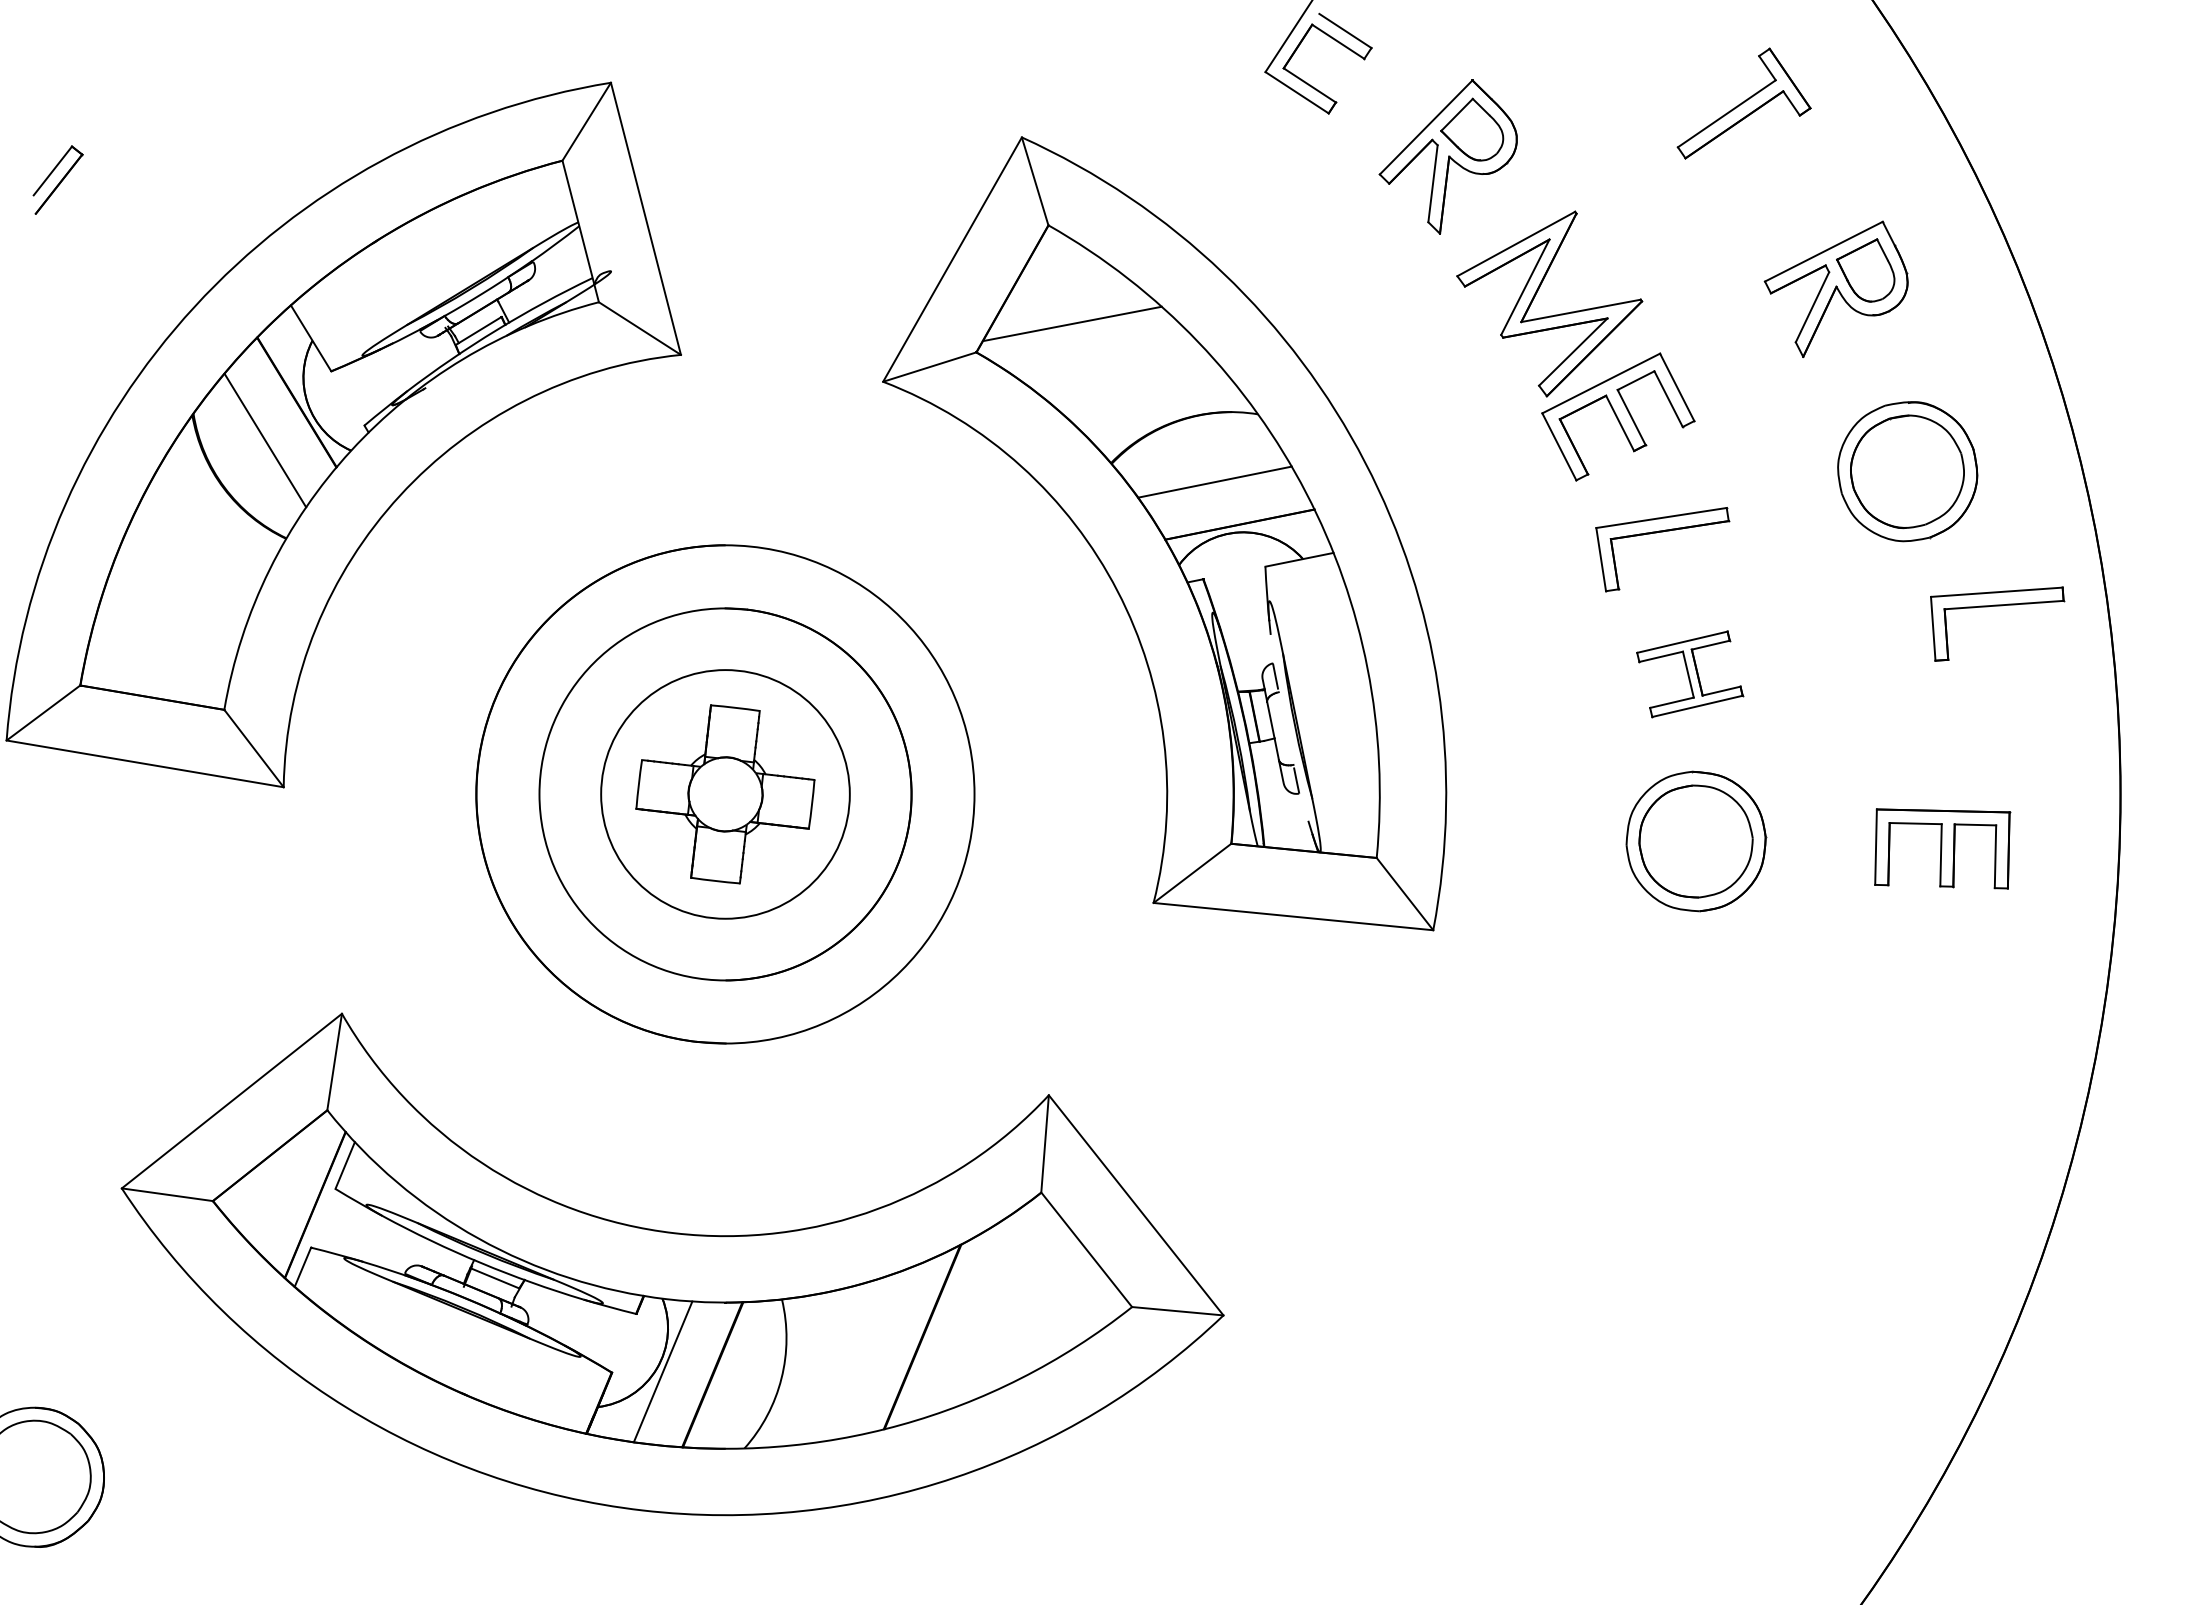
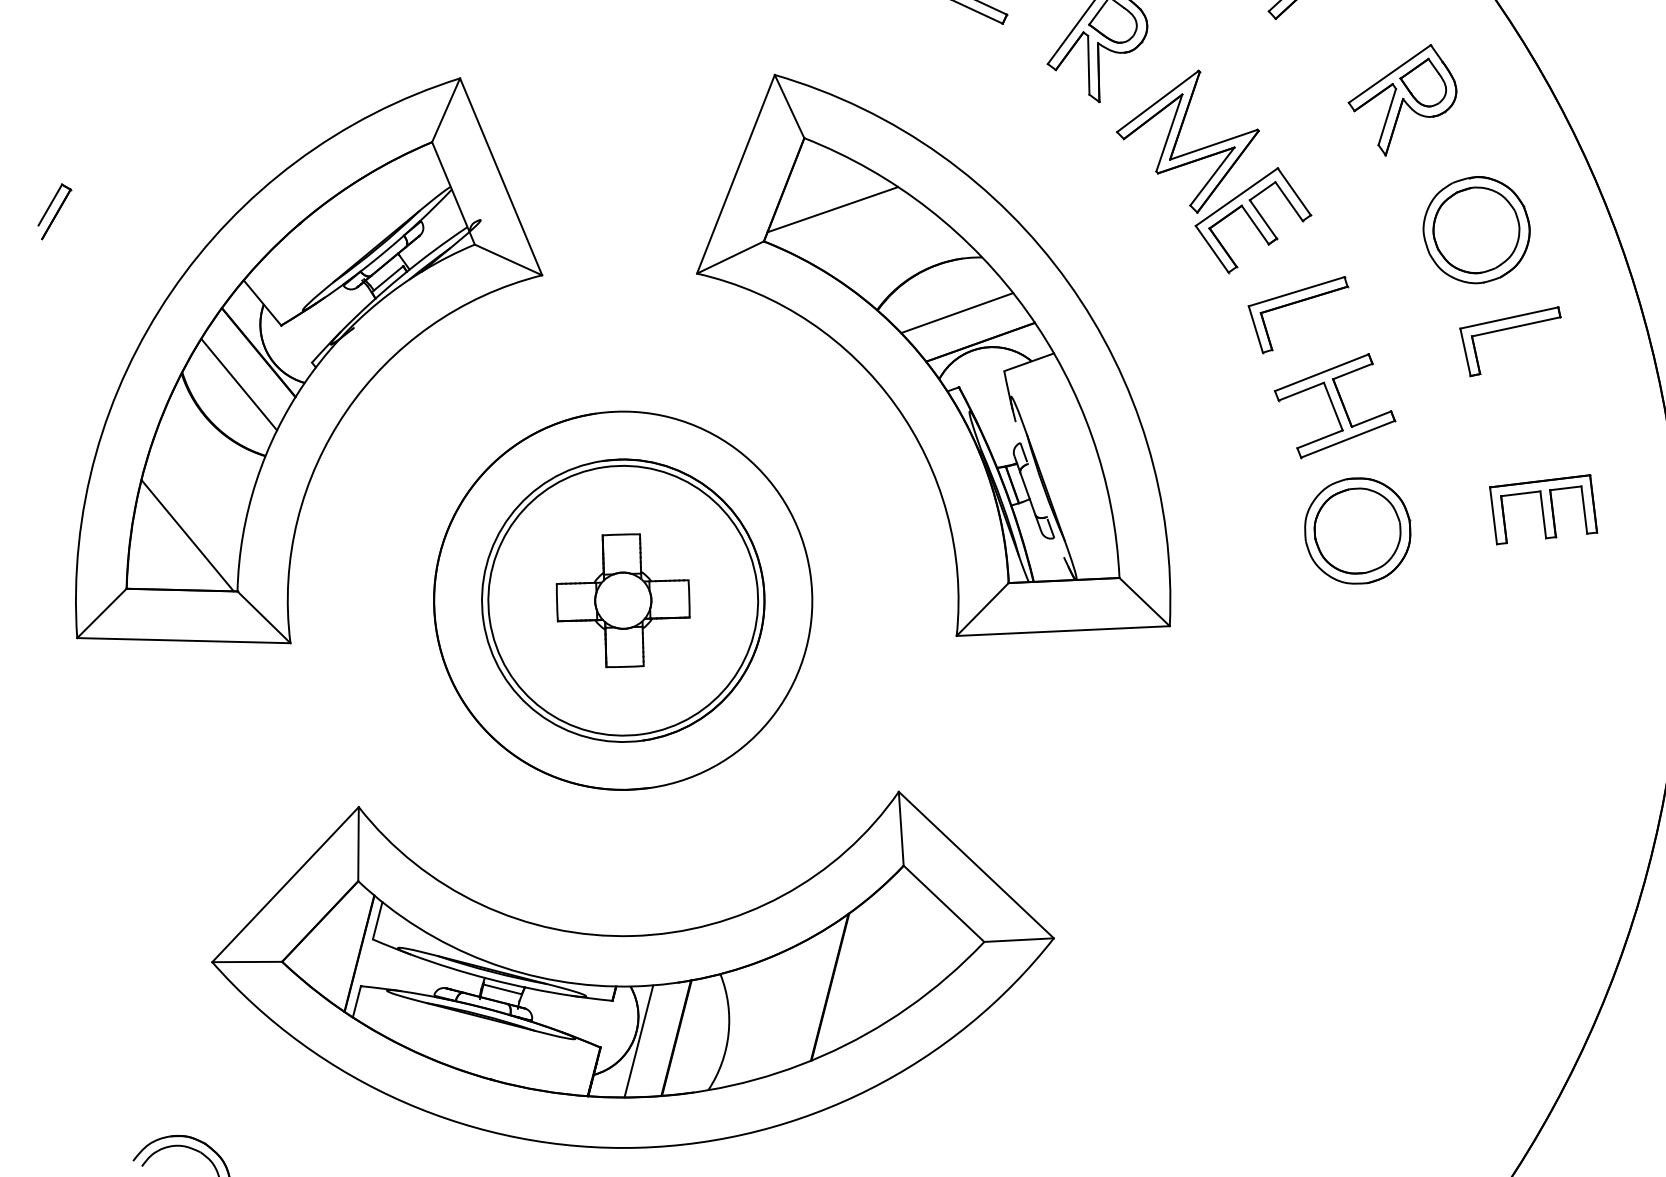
part: (1997, 606) -> (1511, 328), moved
line: (169, 627) -> (187, 535), added
part: (1689, 674) -> (1334, 406), size x1.43
circle: (725, 794) -> (623, 600), size x1.43

